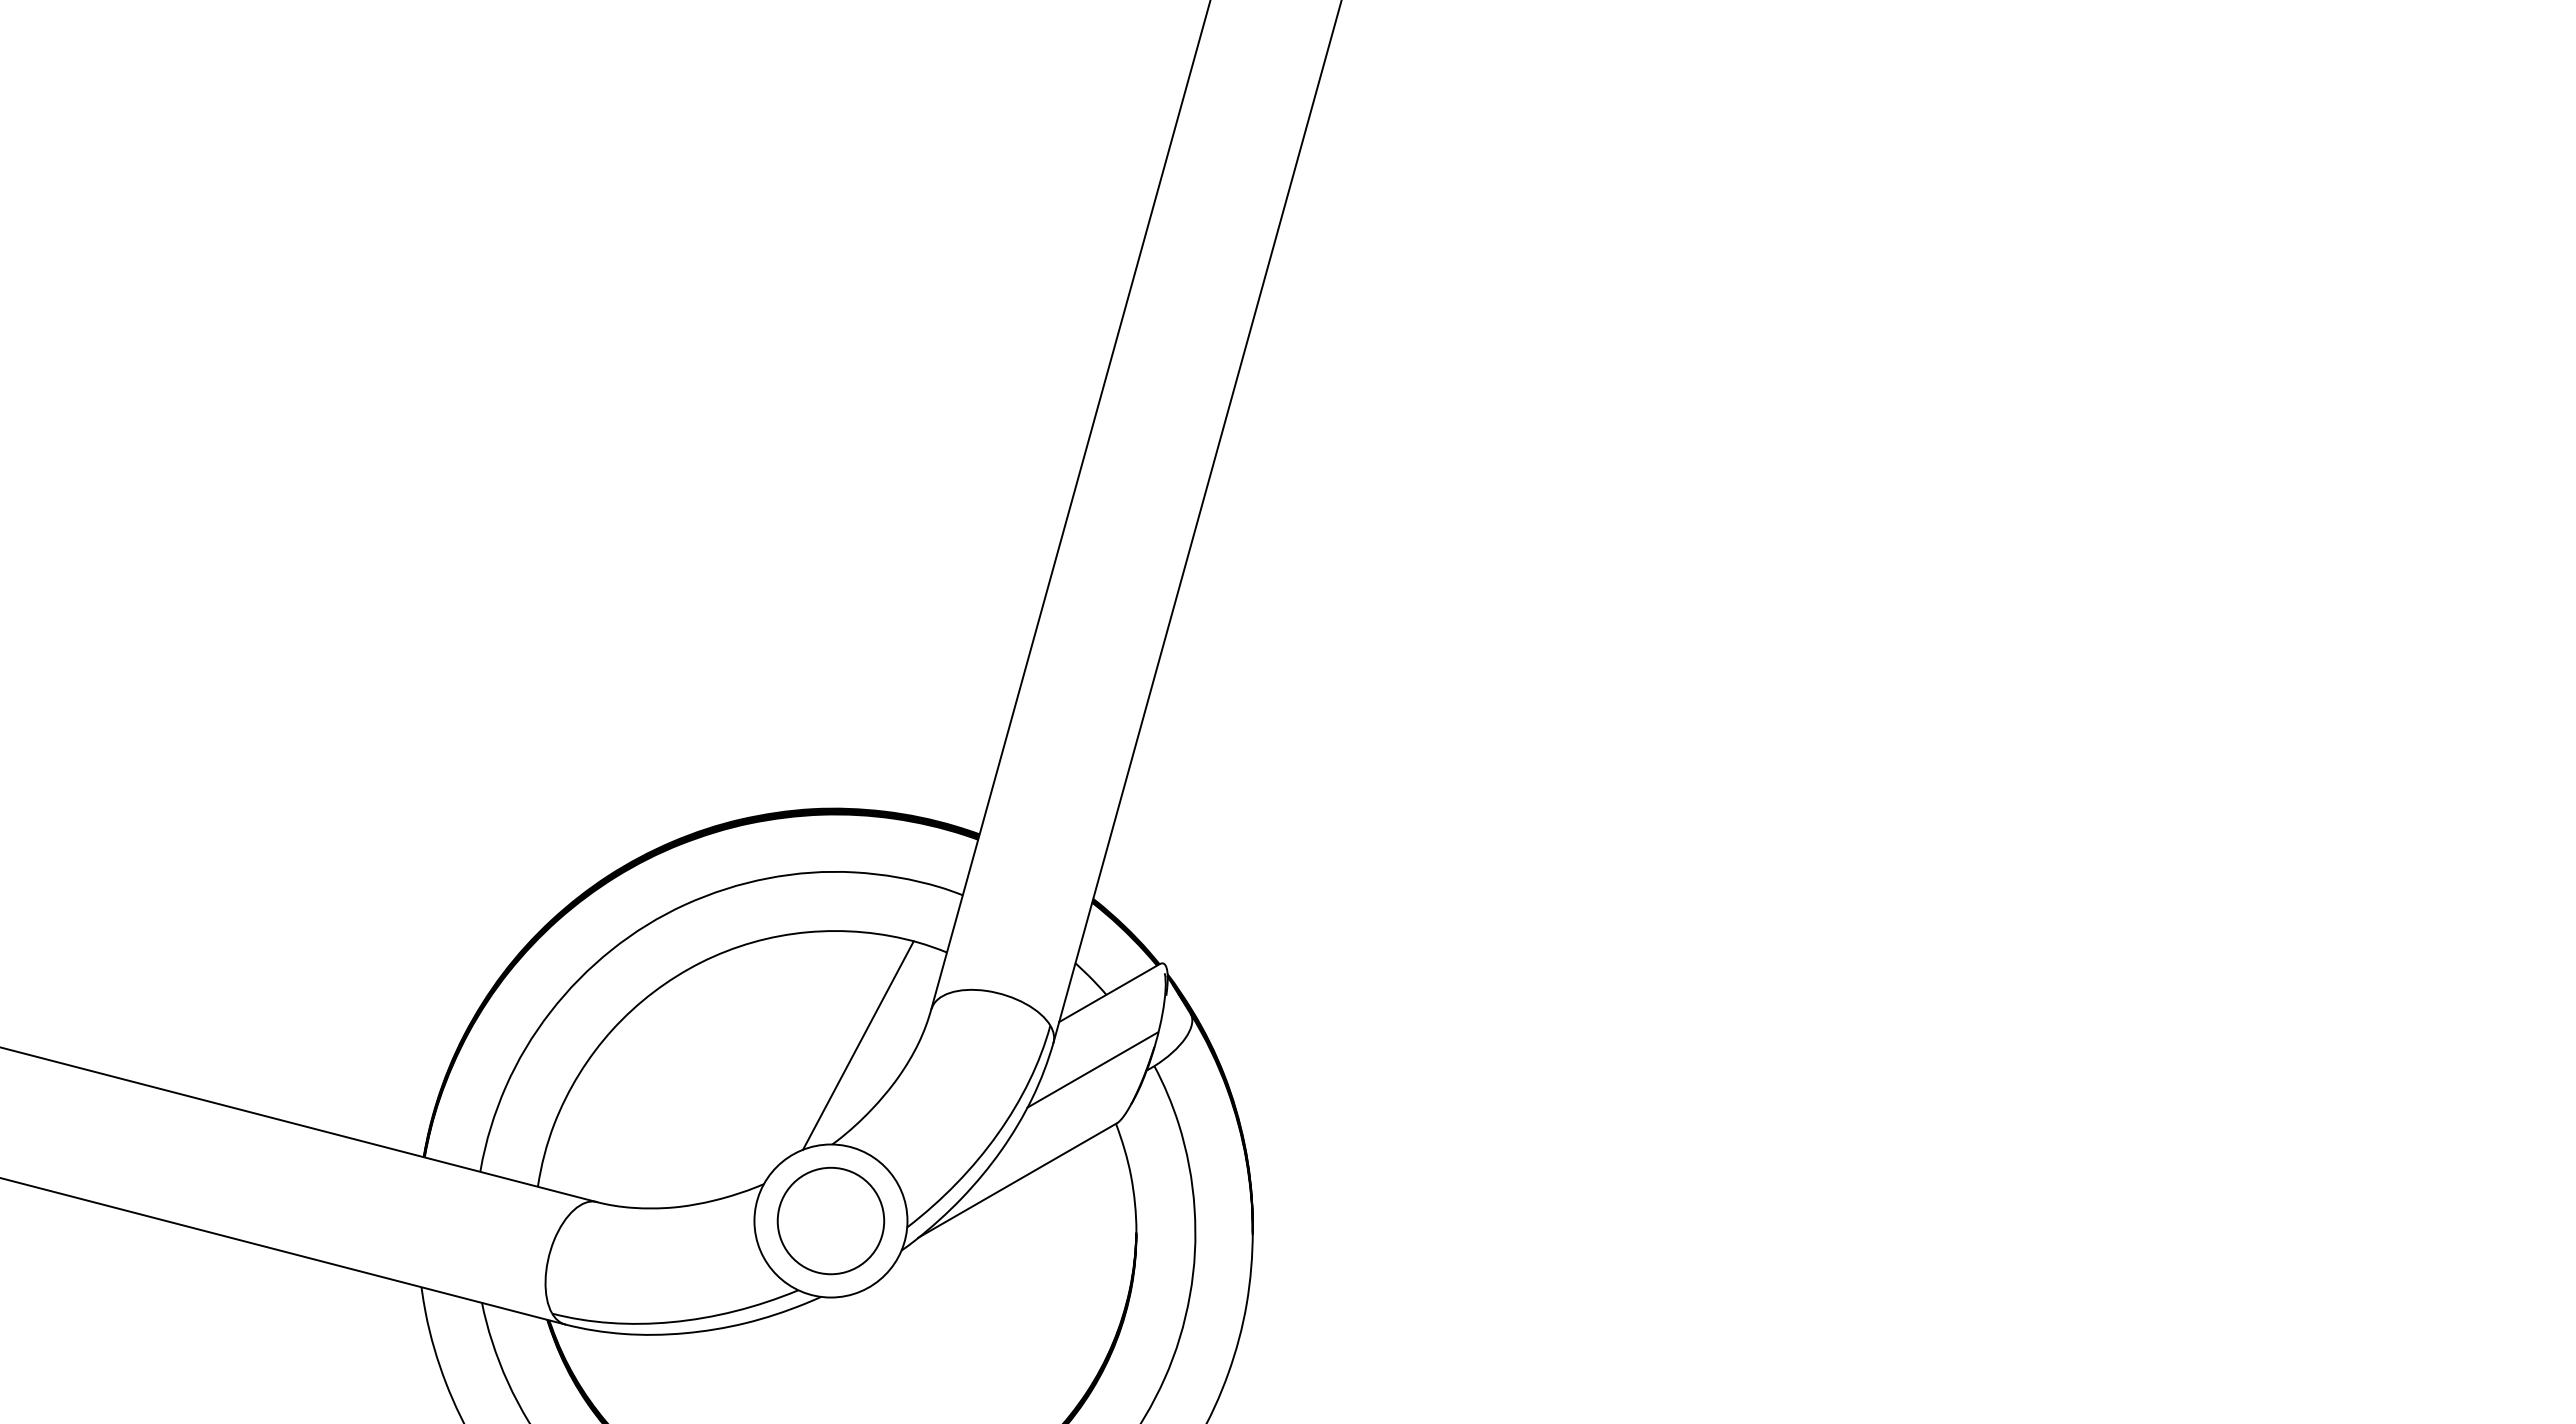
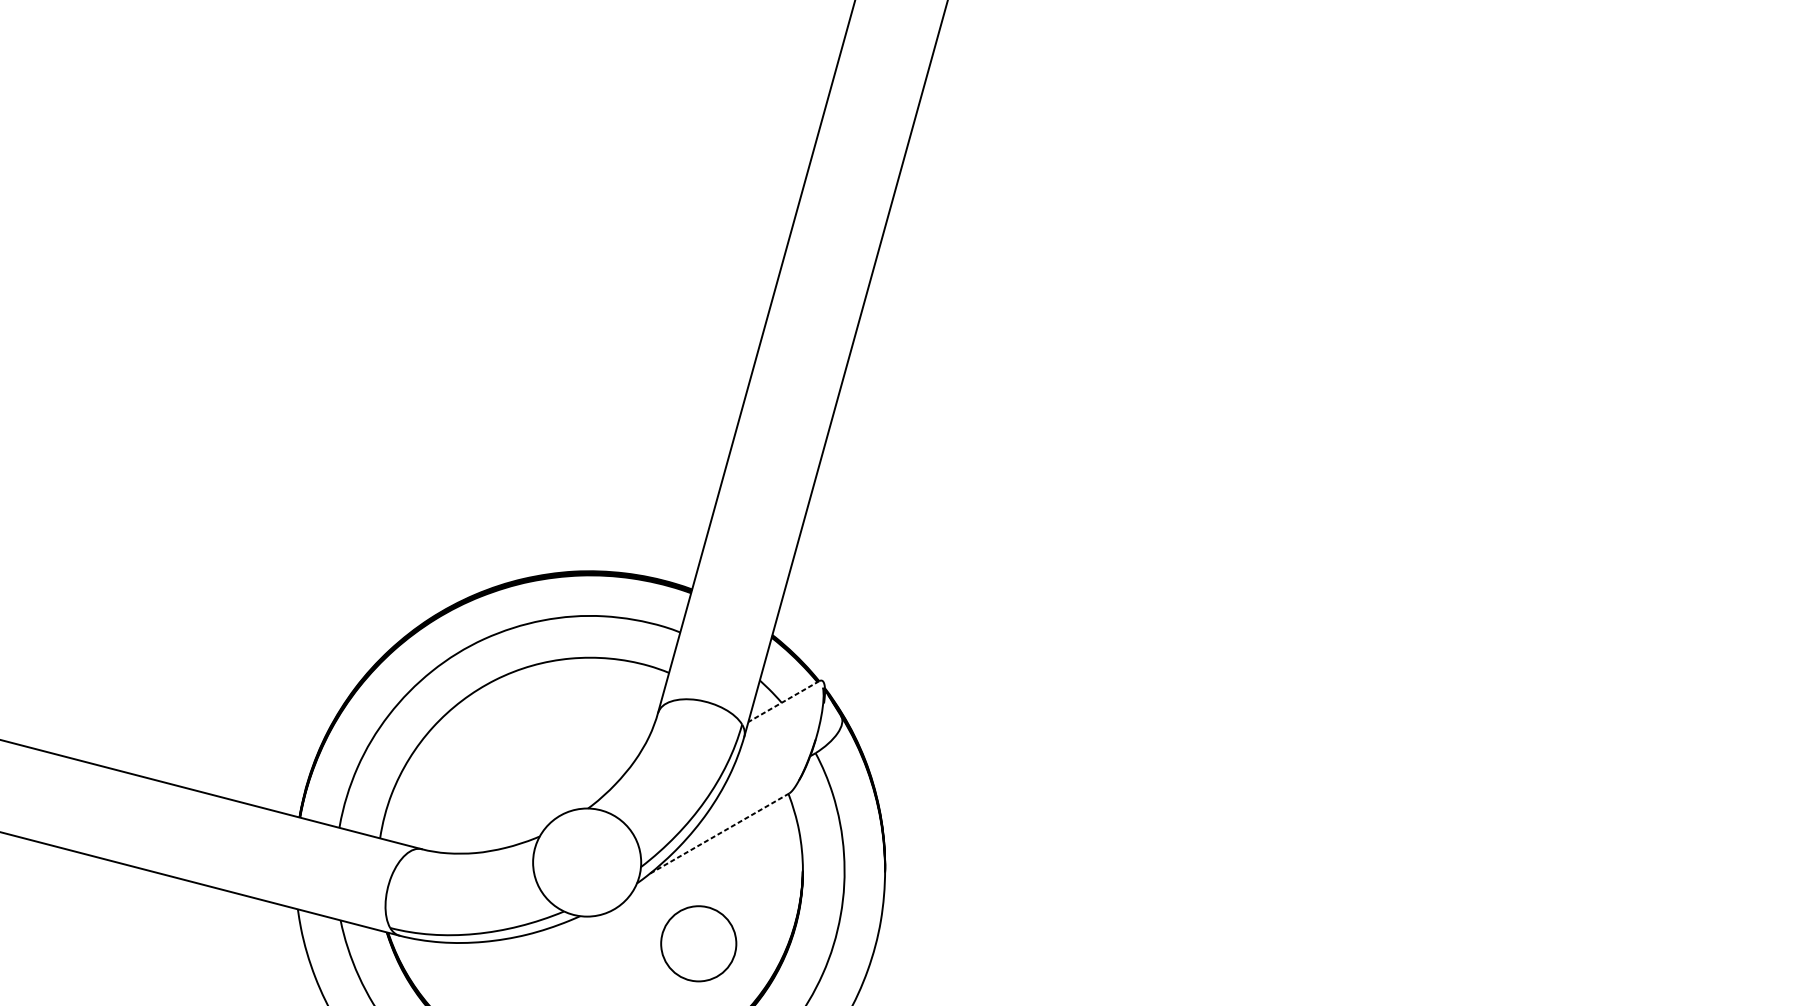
line: (1109, 993) -> (783, 701), solid -> dashed
line: (858, 1045) -> (606, 738), removed
line: (1092, 1069) -> (771, 755), removed
line: (1017, 1180) -> (718, 833), solid -> dashed
circle: (830, 1220) -> (698, 943), moved

